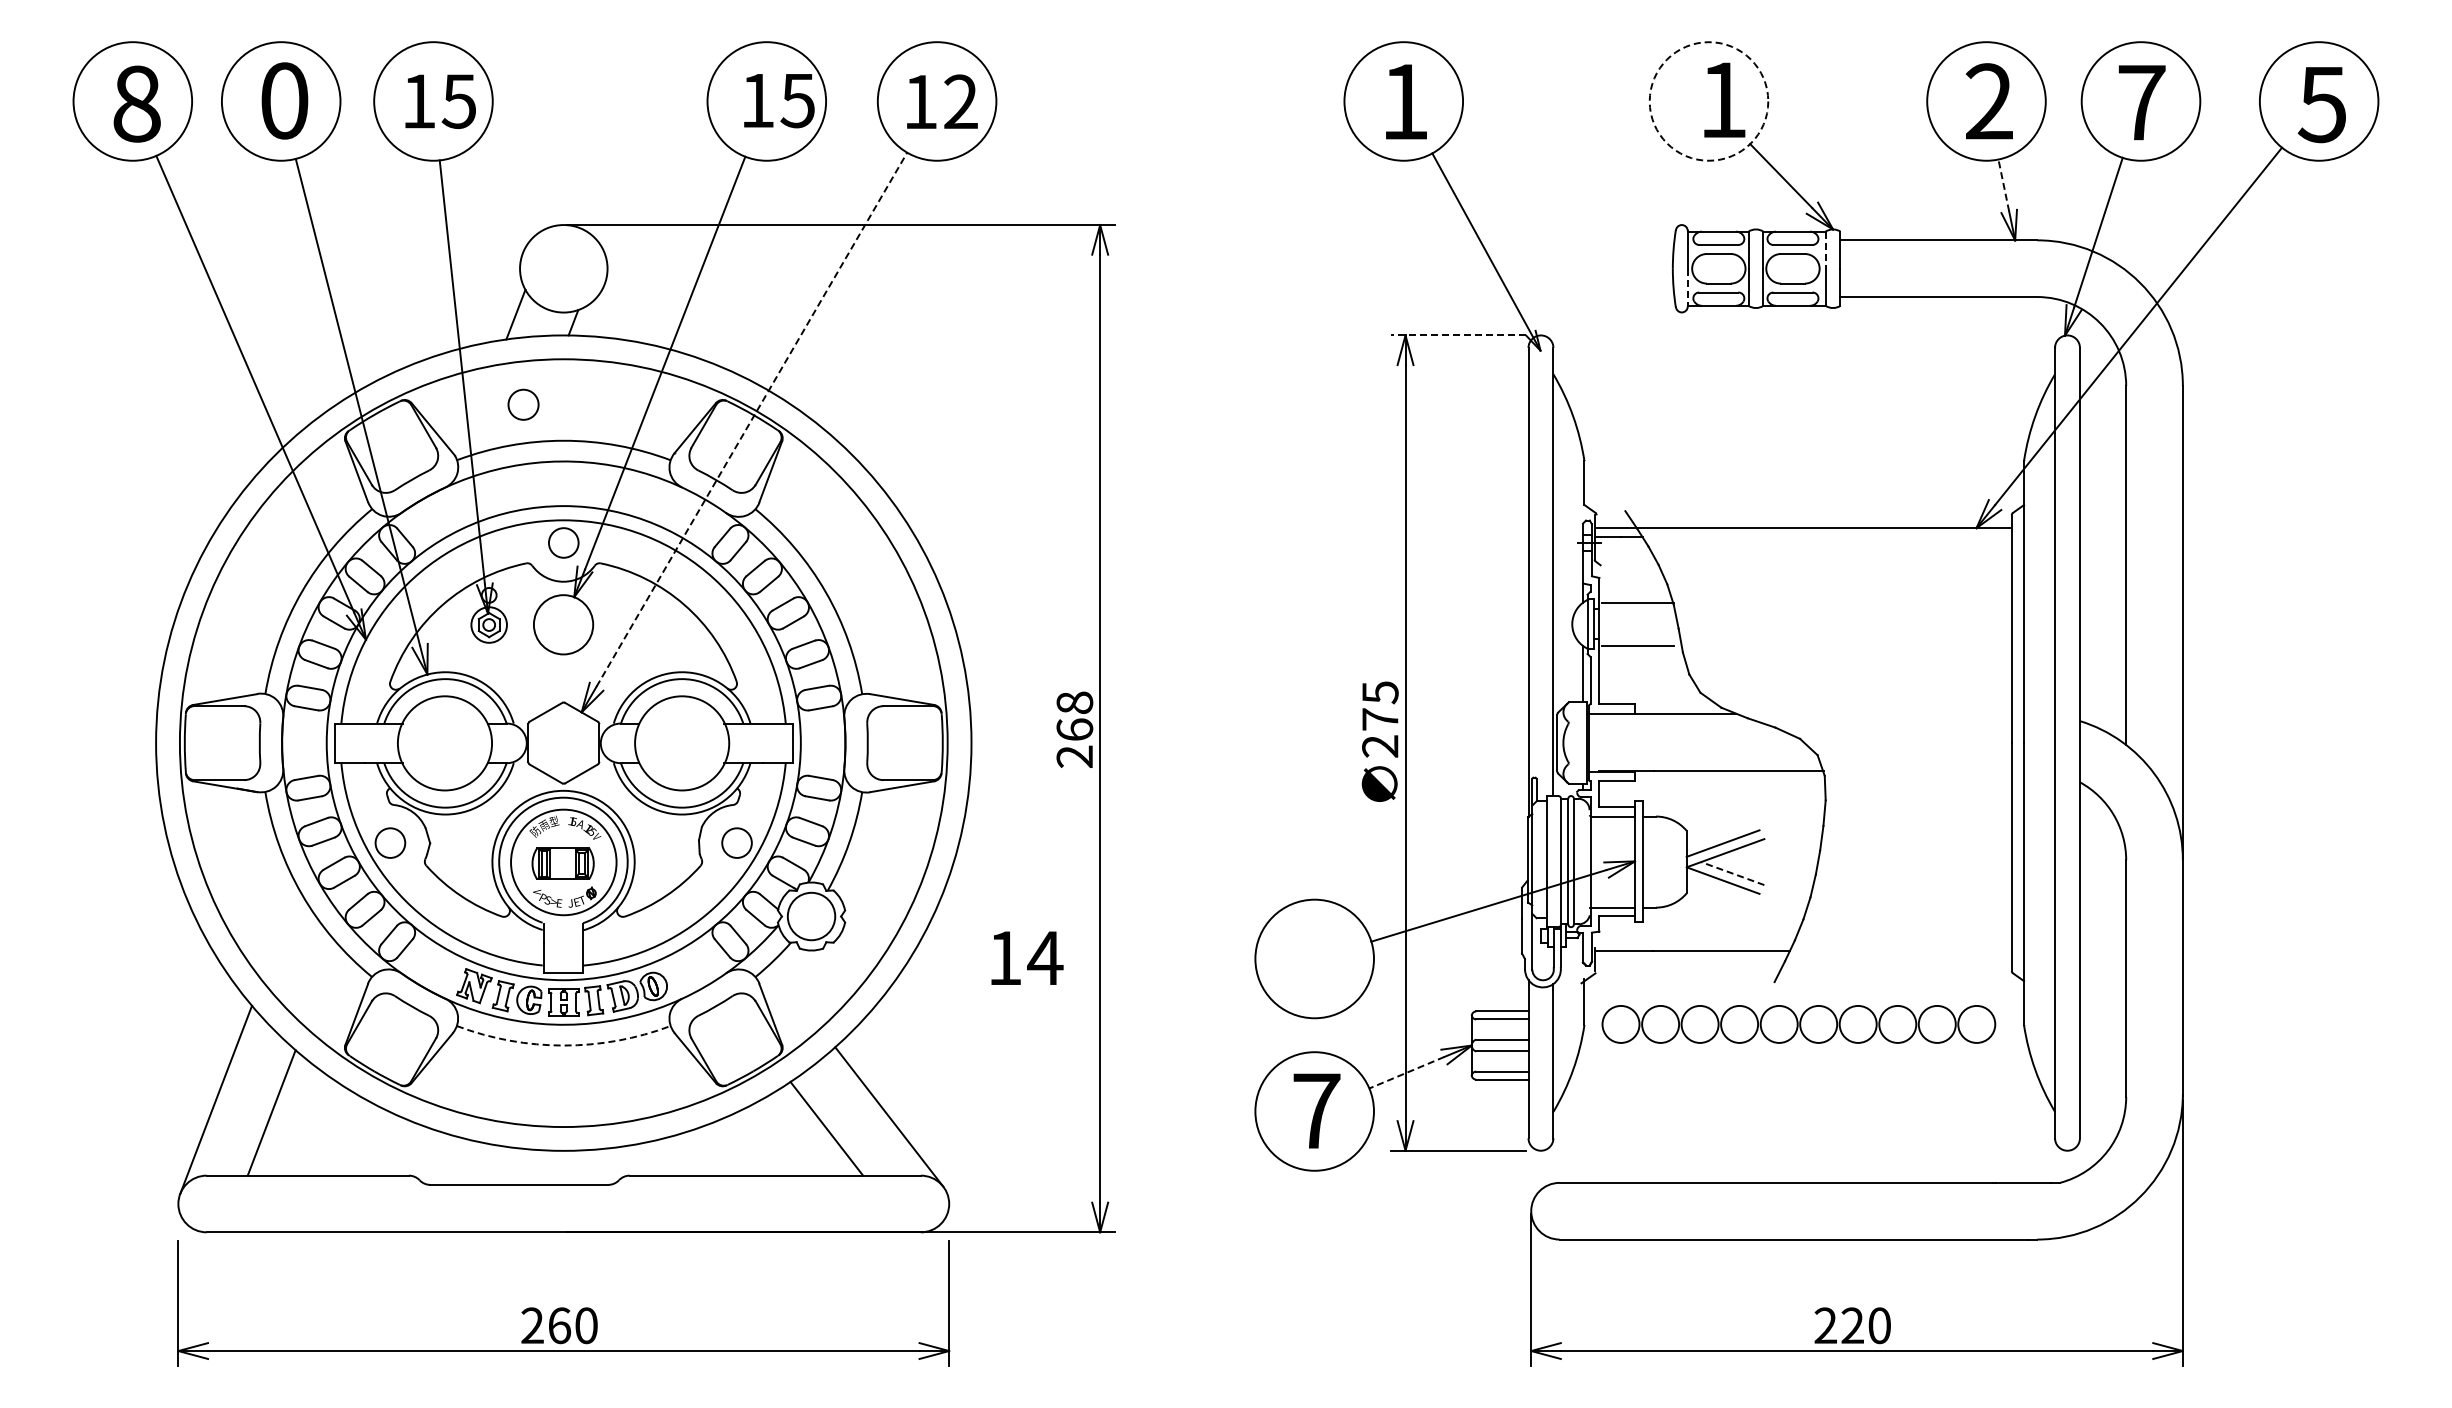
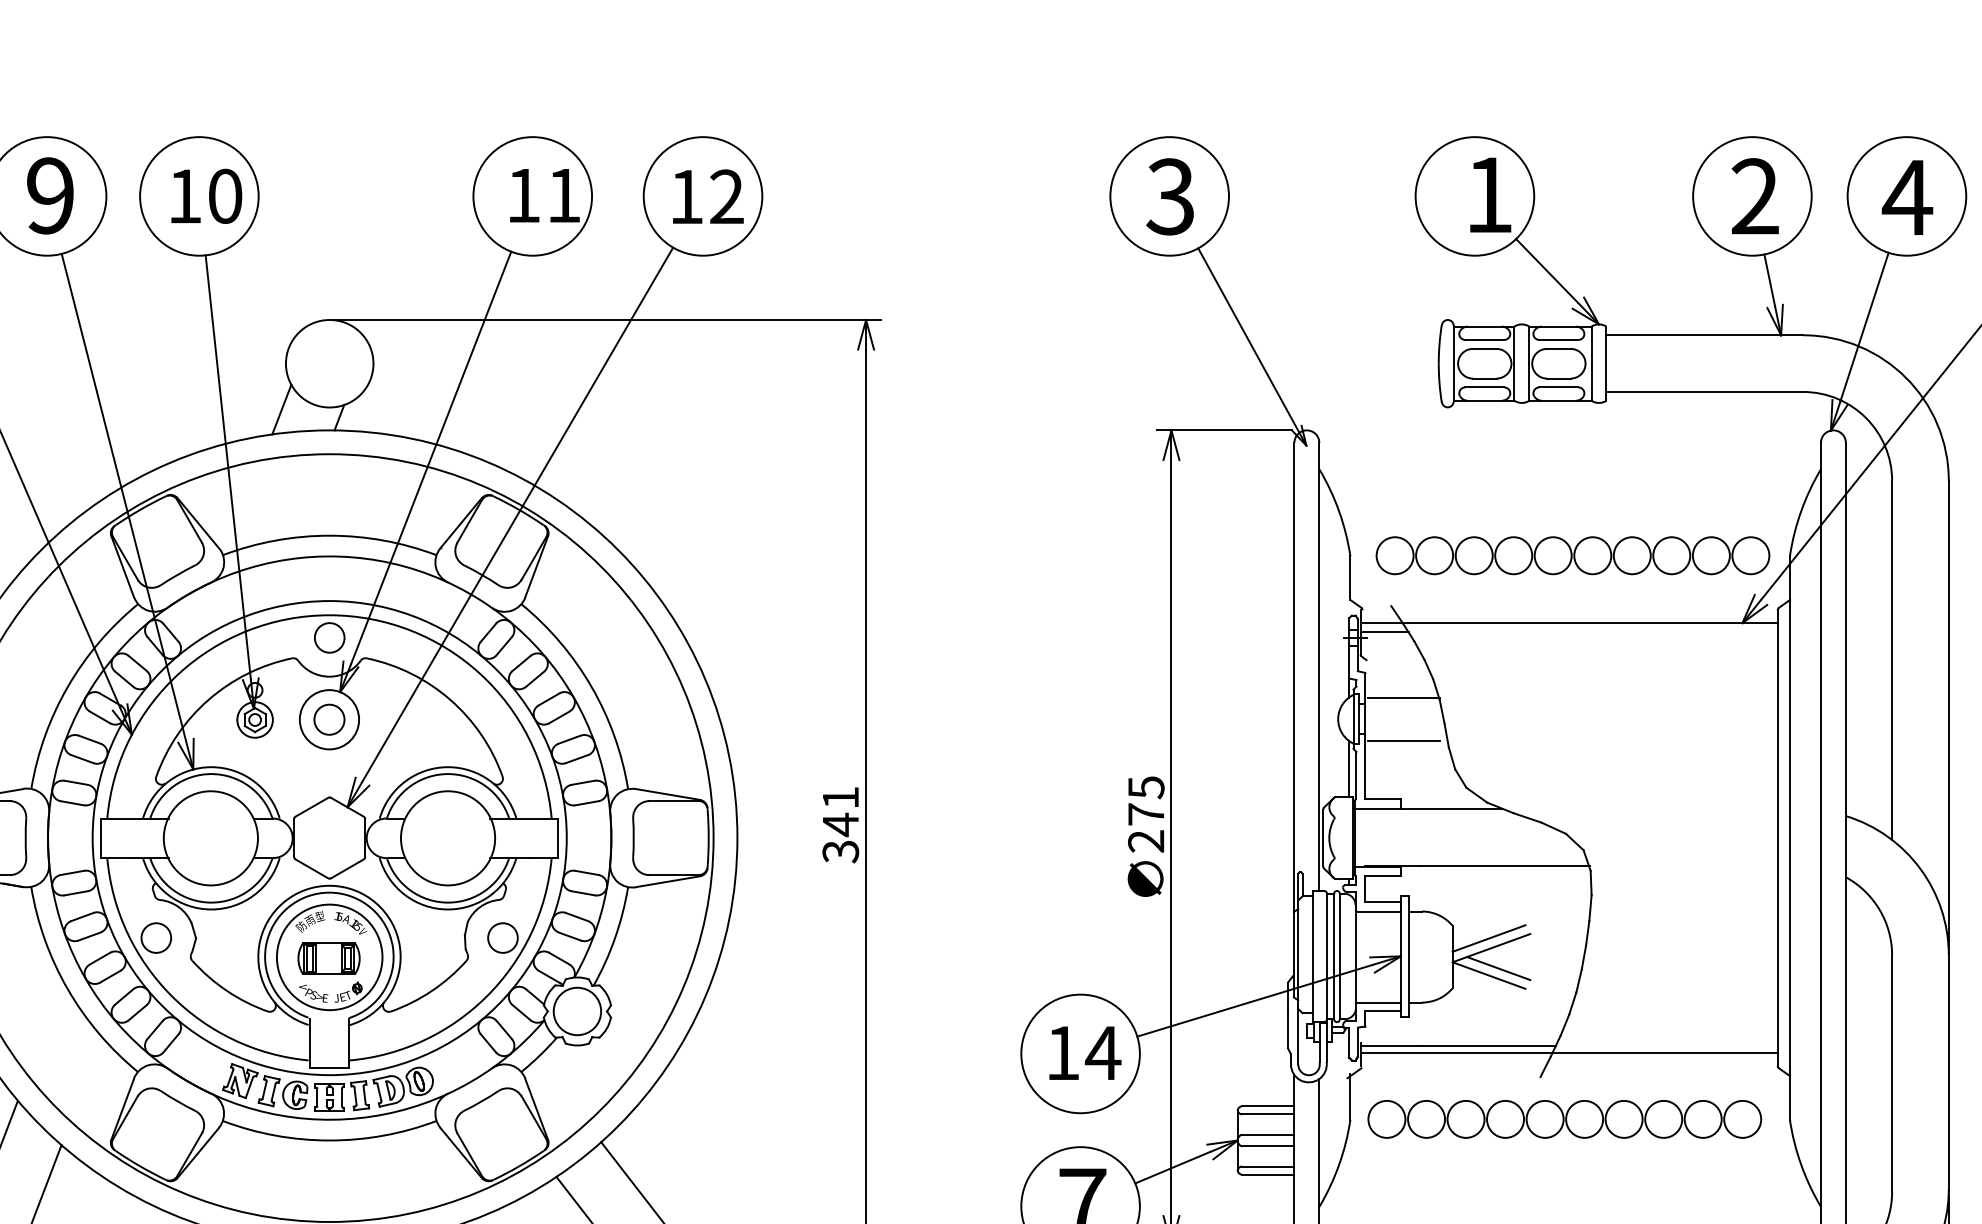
text: (284, 100) -> (50, 195), 0 -> 9
text: (458, 100) -> (224, 195), 15 -> 10
text: (797, 101) -> (563, 196), 15 -> 11
text: (1403, 101) -> (1169, 196), 1 -> 3
circle: (1708, 101) -> (1474, 196), dashed -> solid
text: (2141, 102) -> (1907, 197), 7 -> 4
line: (2003, 185) -> (1769, 280), dashed -> solid
line: (1825, 250) -> (1591, 345), dashed -> solid
line: (1687, 287) -> (1453, 382), dashed -> solid
line: (1458, 335) -> (1224, 430), dashed -> solid
circle: (523, 404) -> (329, 719), moved
line: (751, 419) -> (517, 514), dashed -> solid
part: (1806, 460) -> (1572, 555), added
text: (1074, 729) -> (840, 824), 268 -> 341
line: (1732, 873) -> (1498, 968), dashed -> solid
text: (1027, 957) -> (1085, 1052), moved
line: (1803, 958) -> (1569, 1053), added
arc: (563, 1045) -> (329, 1140), dashed -> solid
line: (1406, 1072) -> (1172, 1167), dashed -> solid

